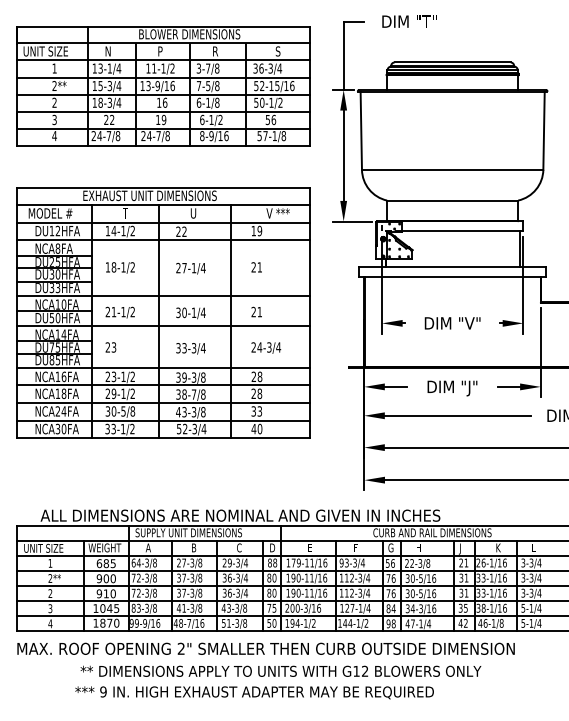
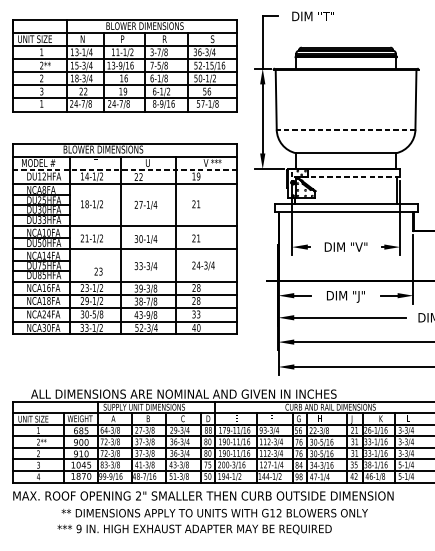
text: (54, 136) -> (41, 104), 4 -> 1
line: (452, 169) -> (345, 129), solid -> dashed
text: (151, 195) -> (115, 149), EXHAUST UNIT DIMENSIONS -> BLOWER DIMENSIONS
line: (163, 222) -> (124, 169), solid -> dashed
line: (462, 231) -> (353, 176), solid -> dashed
text: (110, 347) -> (98, 271), moved
text: (193, 412) -> (147, 315), 43-3/8 -> 43-9/8

